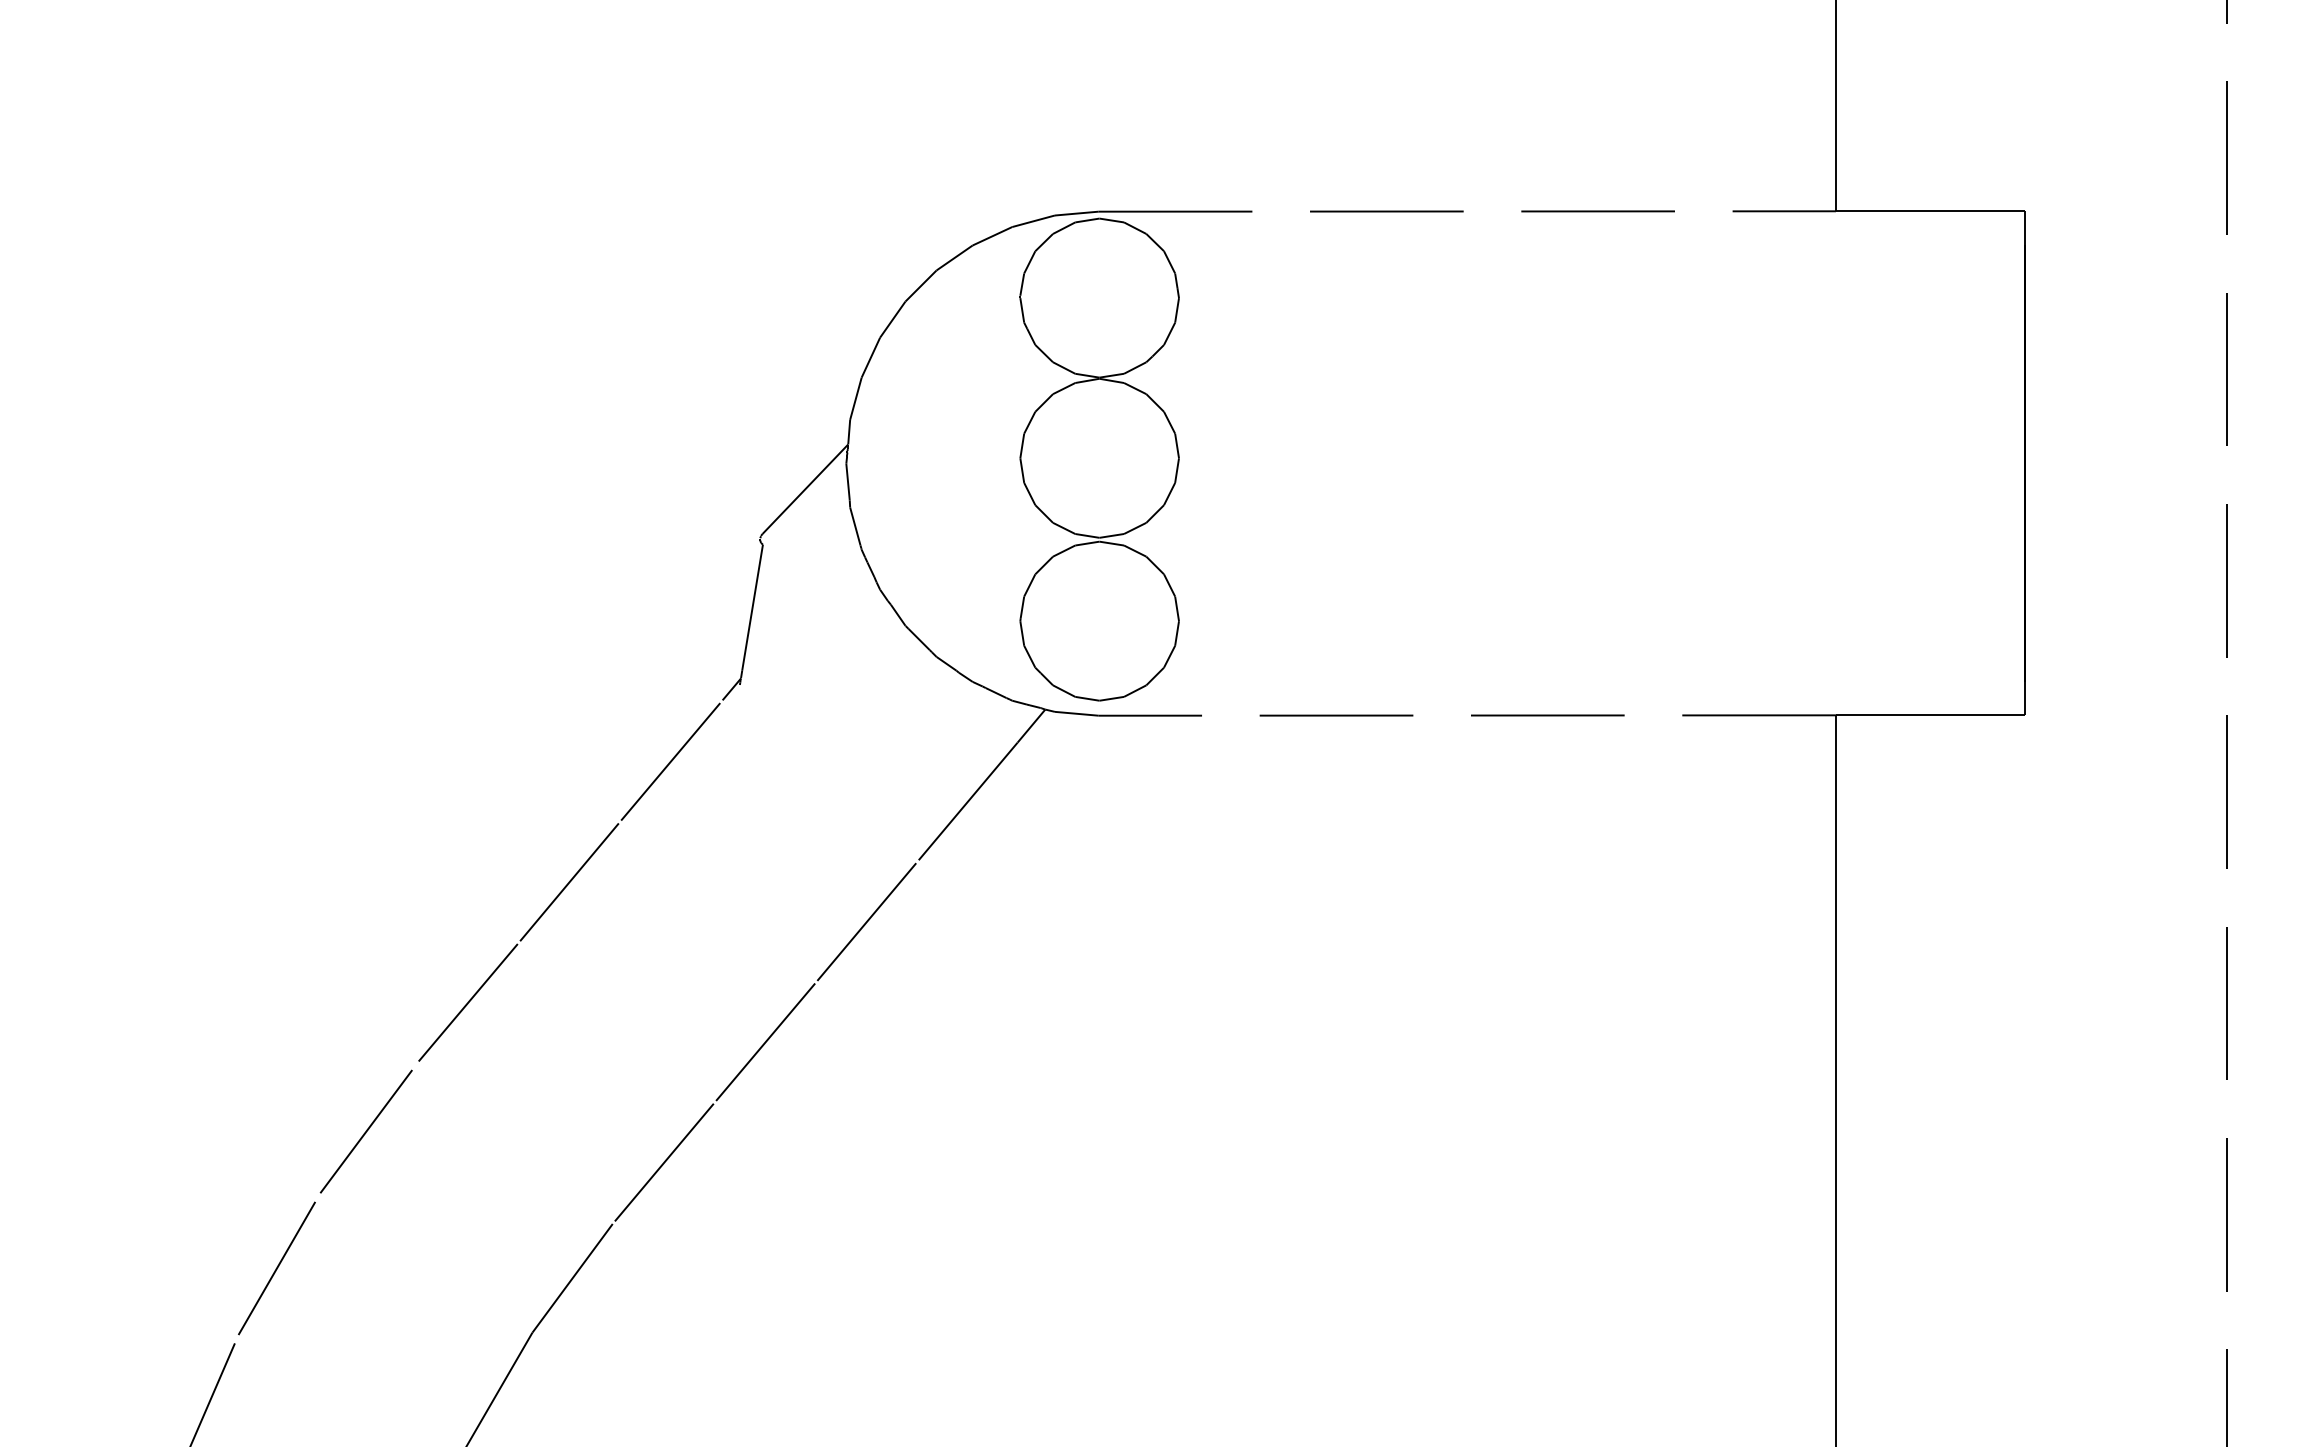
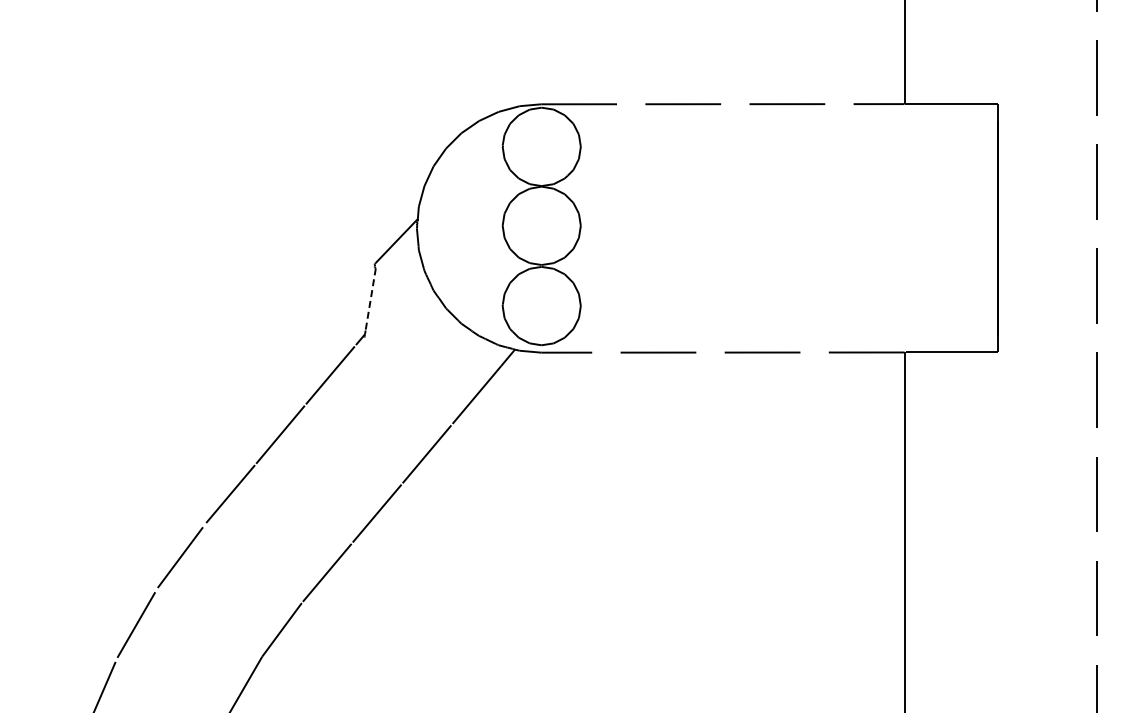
line: (752, 607) -> (370, 299), solid -> dashed

